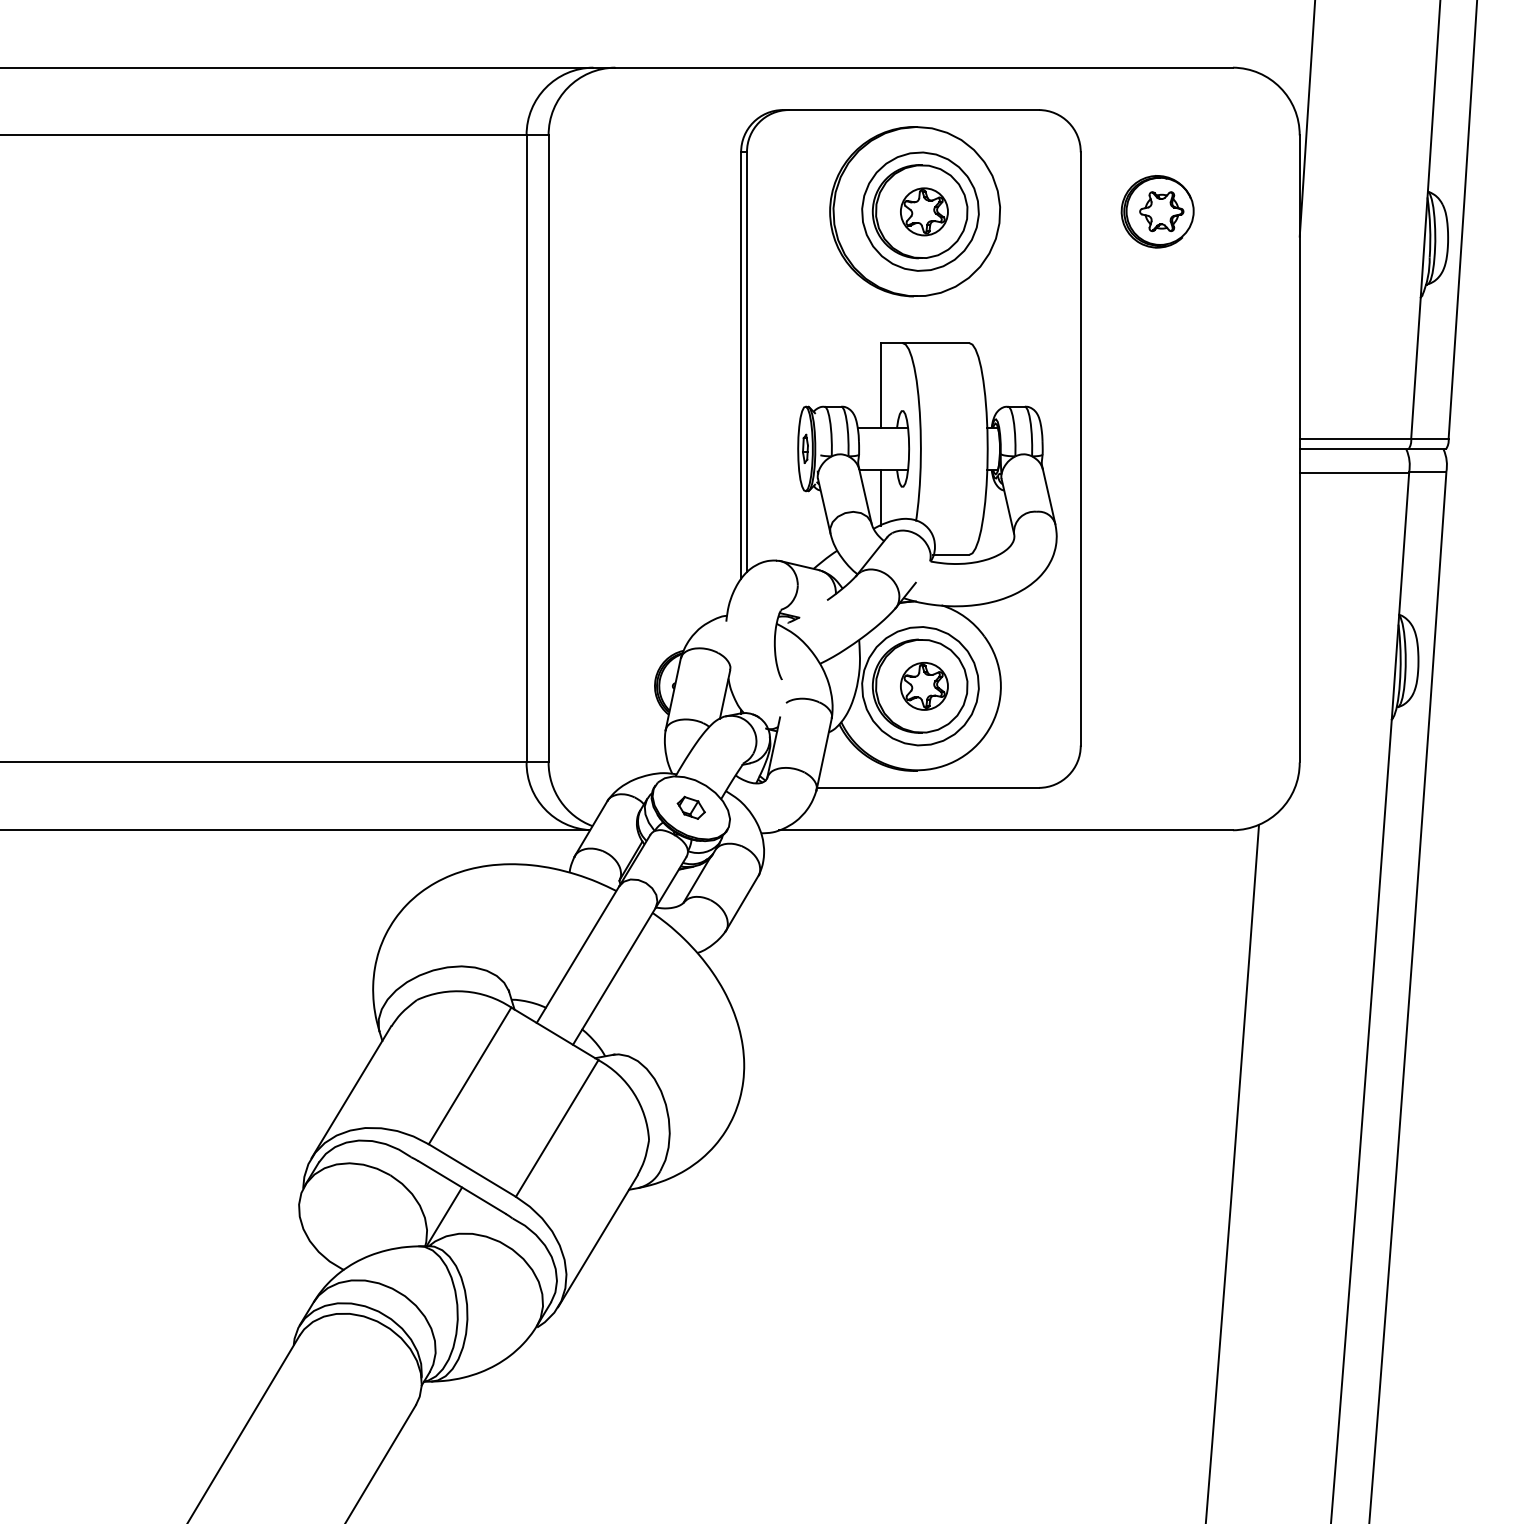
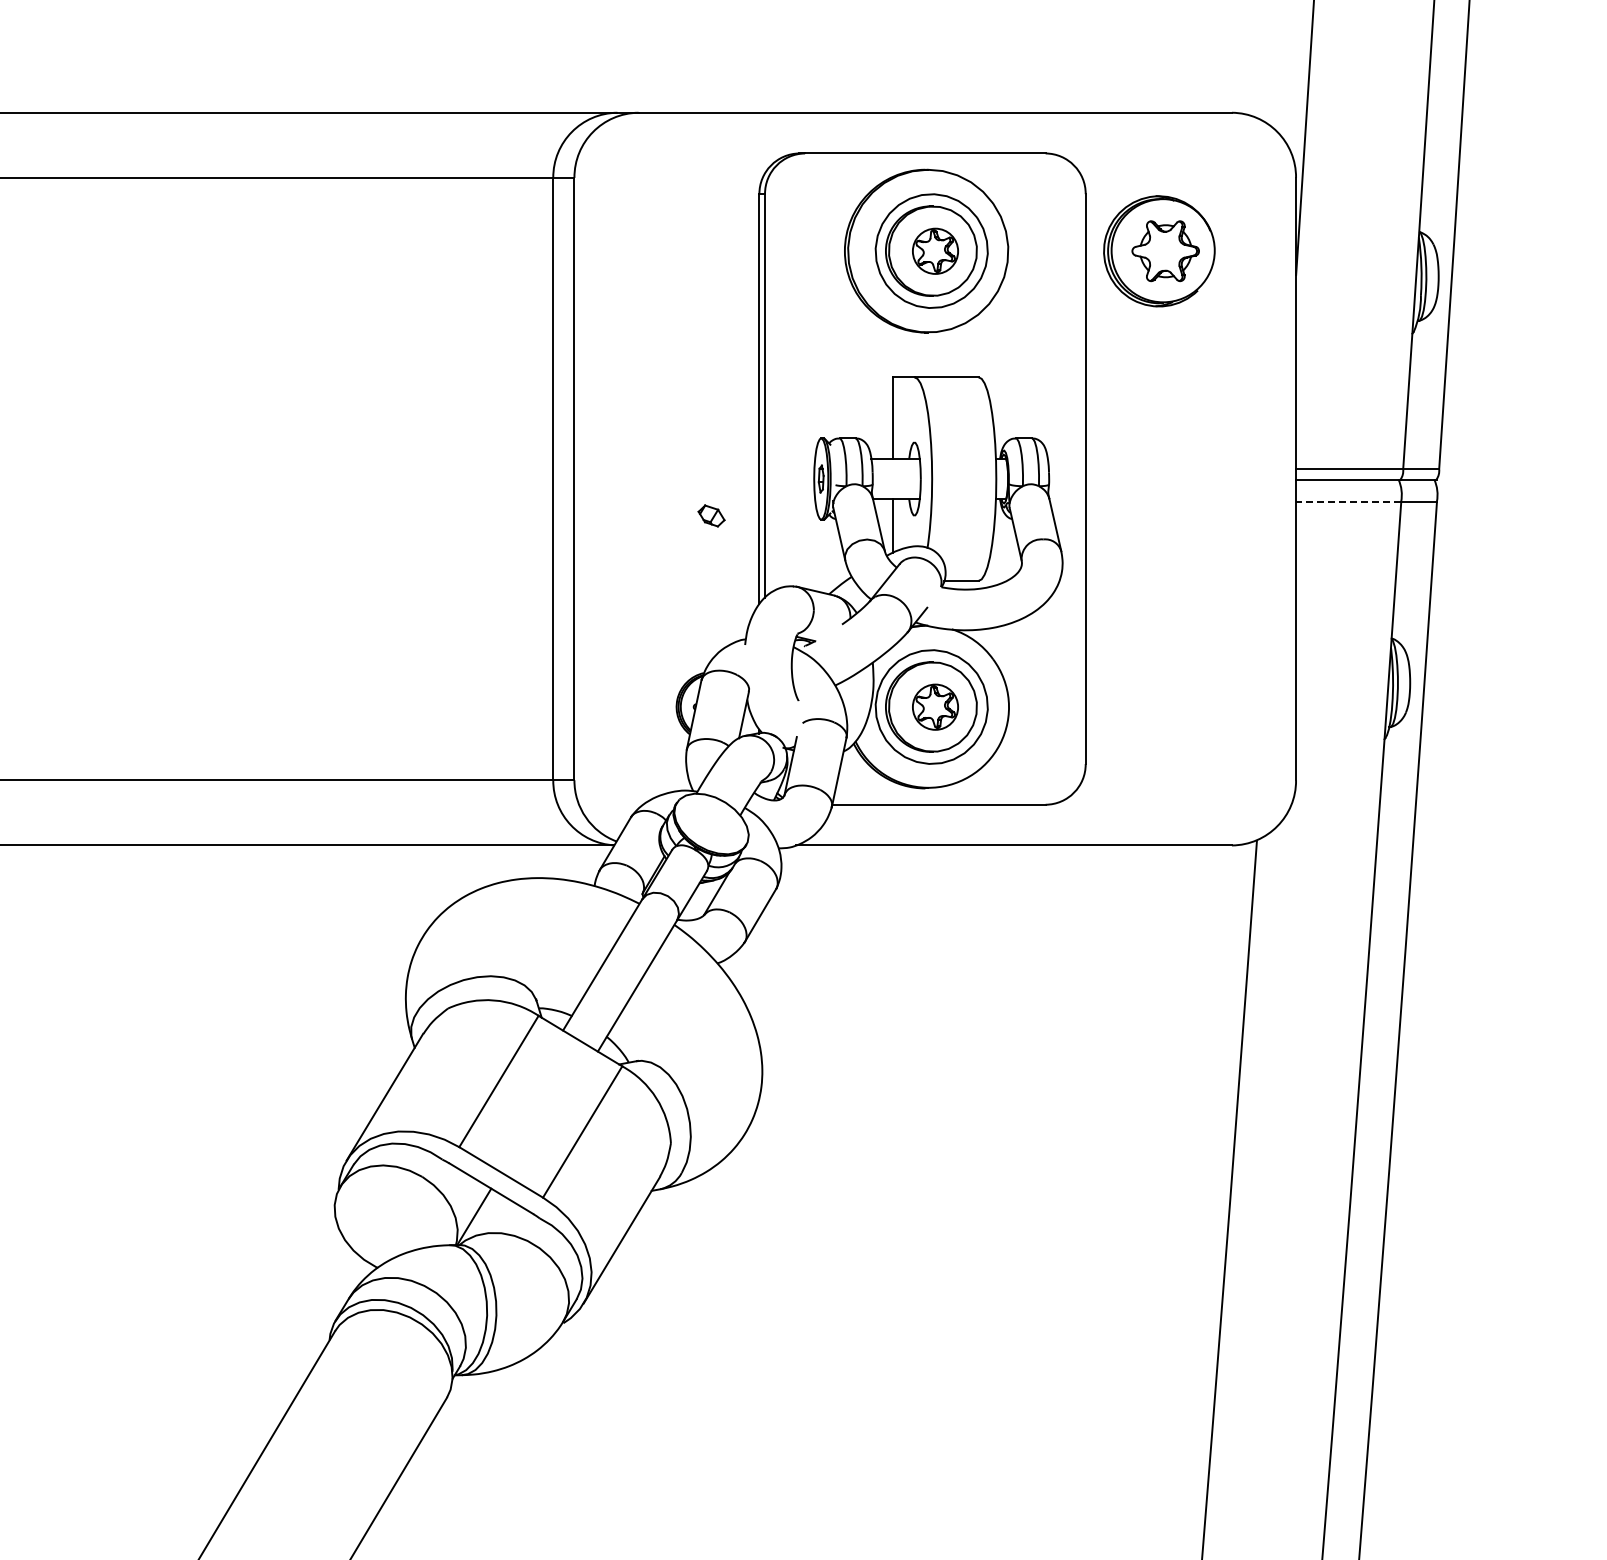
part: (1157, 211) -> (1159, 250), size x1.6
line: (1354, 472) -> (1348, 501), solid -> dashed
part: (691, 807) -> (711, 515), moved

